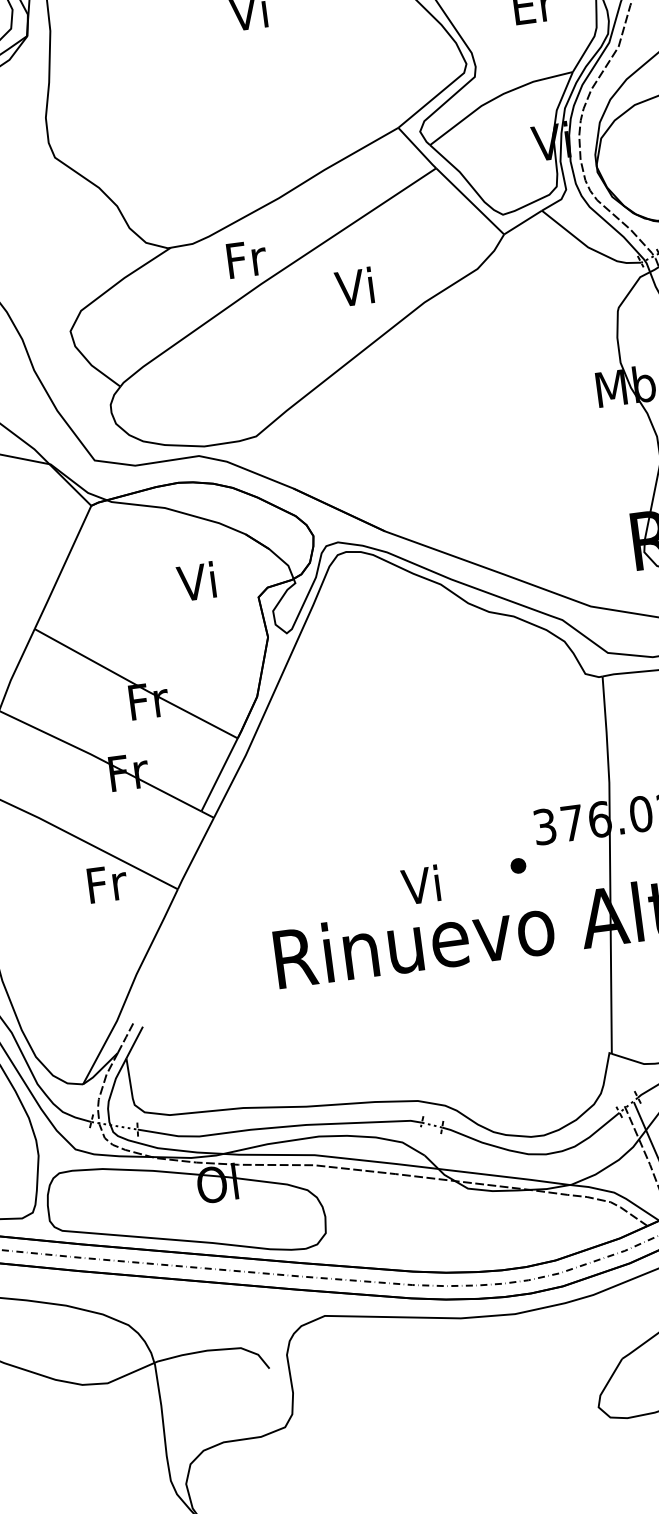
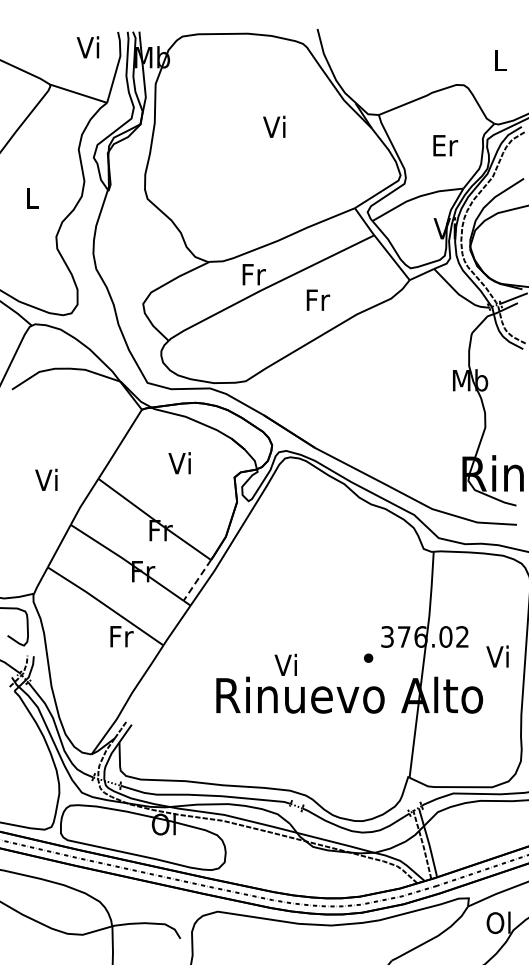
text: (356, 286) -> (317, 299), Vi -> Fr
text: (196, 582) -> (179, 463), moved
line: (219, 775) -> (197, 580), solid -> dashed
text: (420, 884) -> (285, 664), moved

